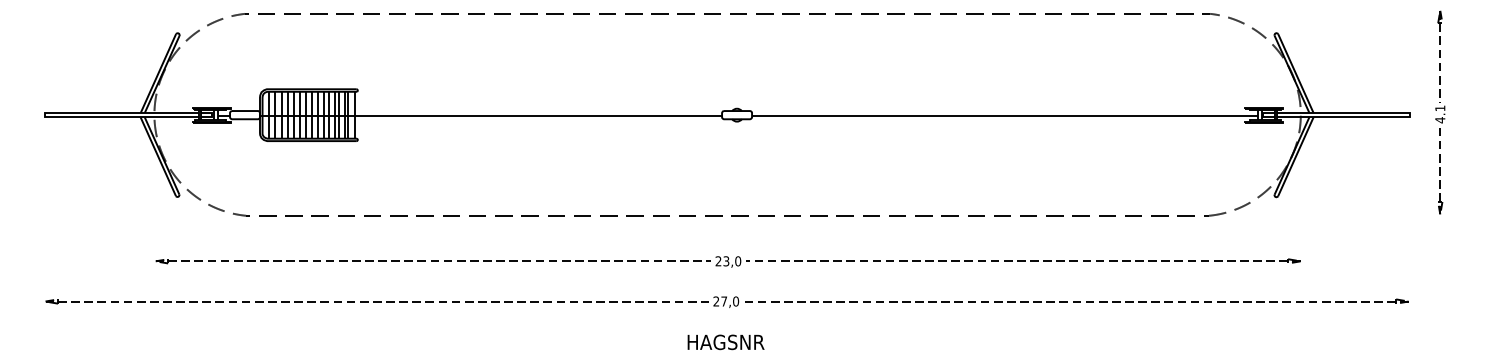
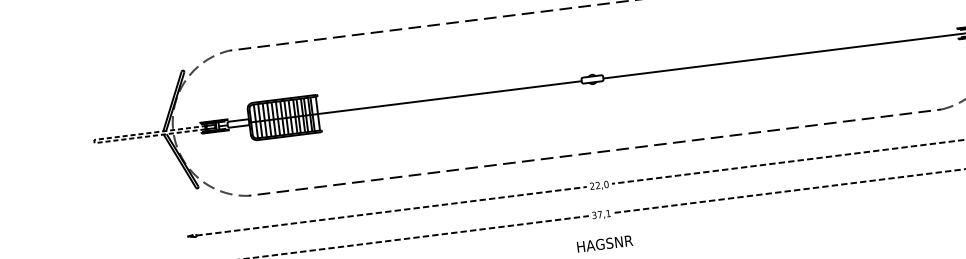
line: (44, 114) -> (94, 141), solid -> dashed
text: (726, 261) -> (598, 185), 23,0 -> 22,0
text: (726, 301) -> (601, 214), 27,0 -> 37,1

